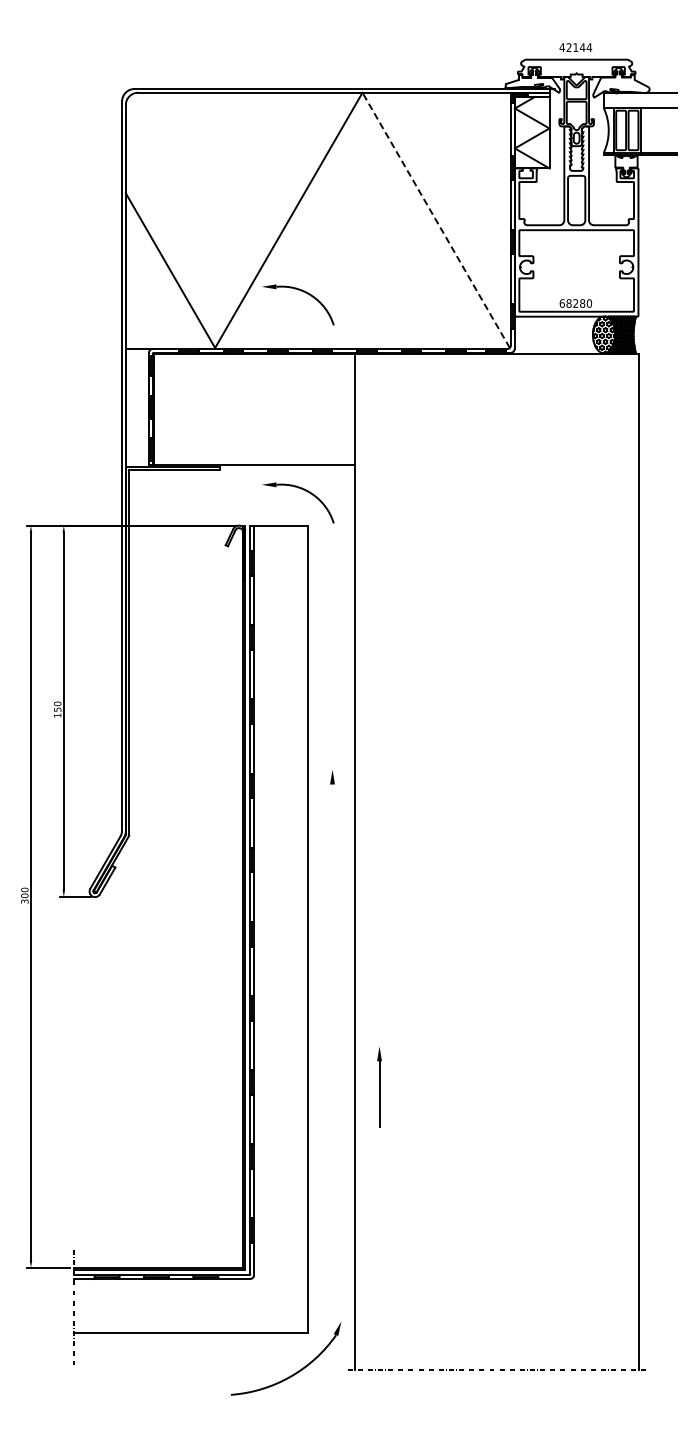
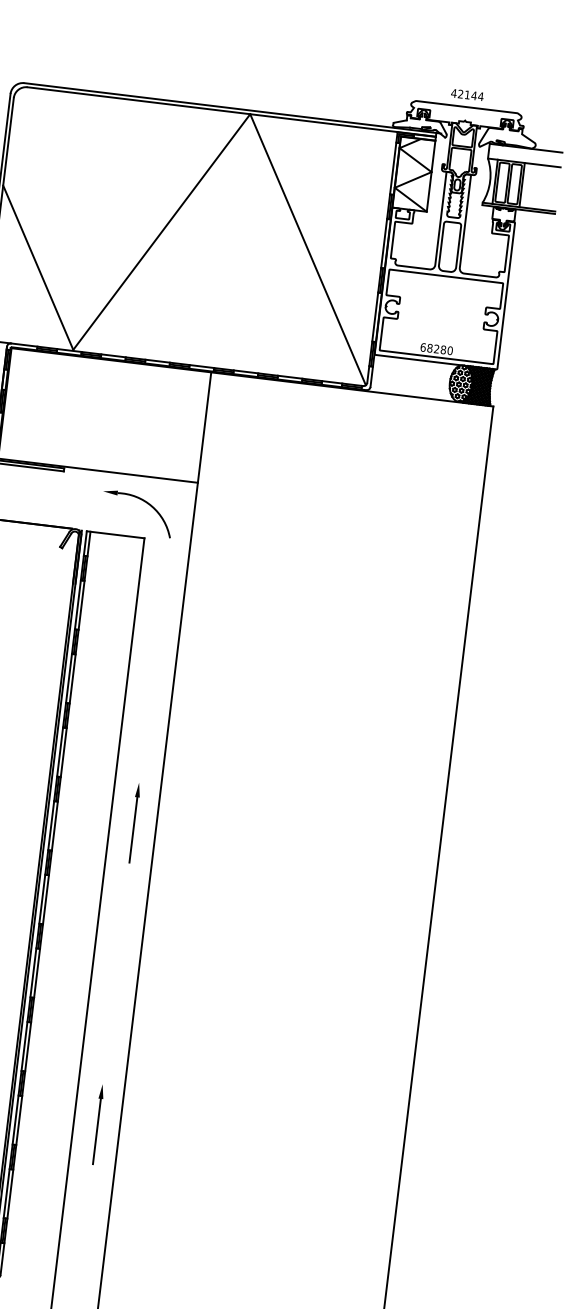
line: (435, 219) -> (307, 248), dashed -> solid
part: (303, 292) -> (167, 305), removed
line: (332, 817) -> (133, 830), added
part: (379, 1087) -> (97, 1124), moved

